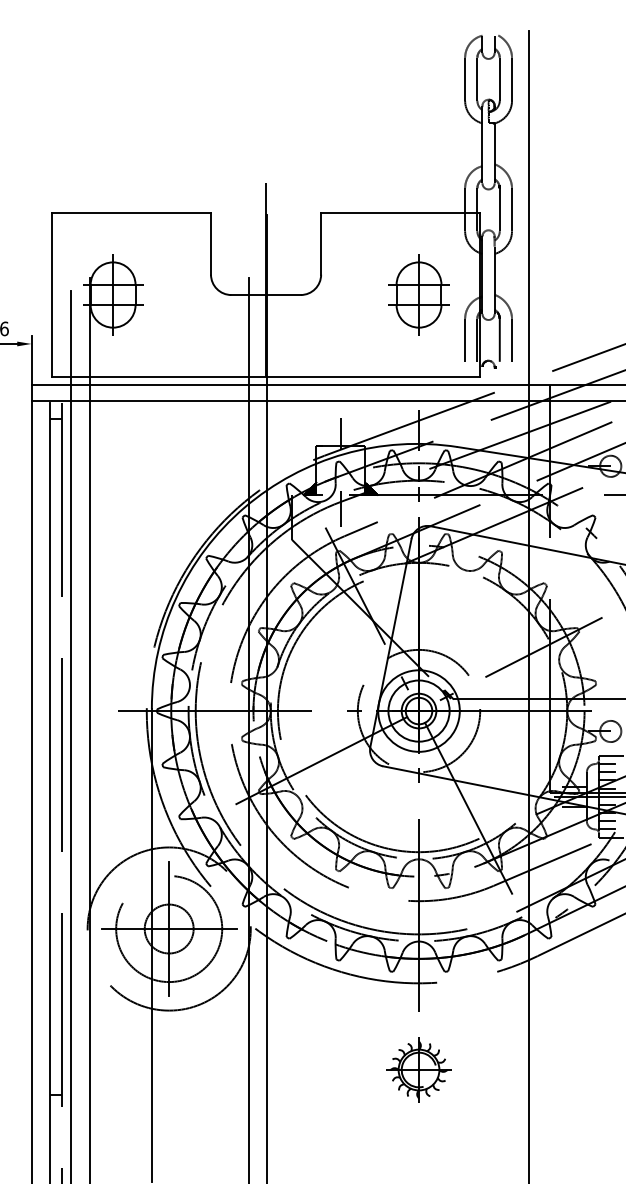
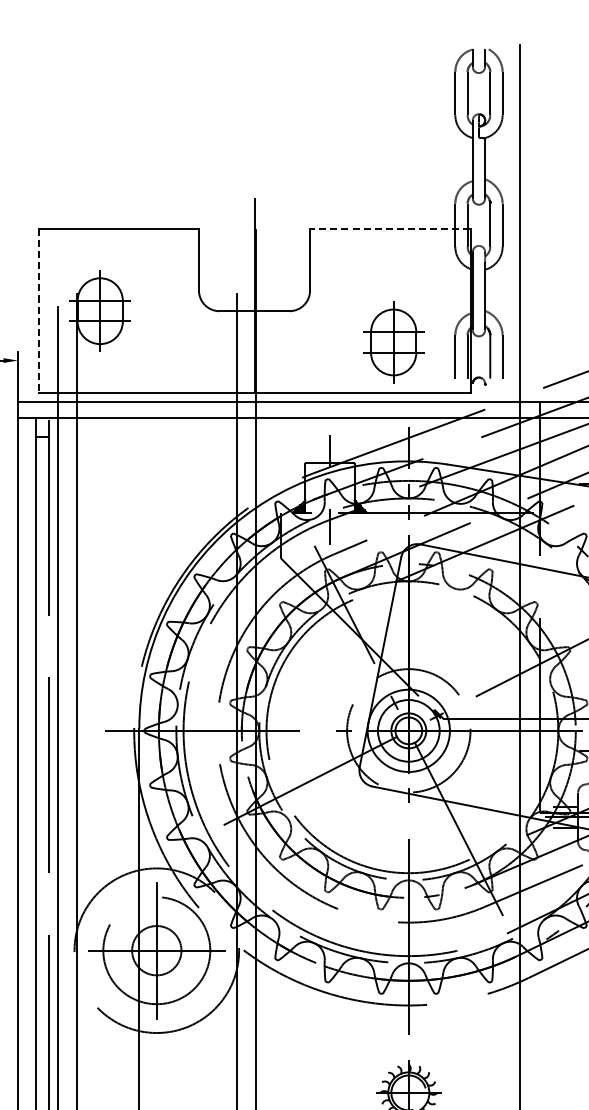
line: (400, 213) -> (390, 228), solid -> dashed
part: (418, 294) -> (393, 341), moved
line: (51, 295) -> (38, 311), solid -> dashed

